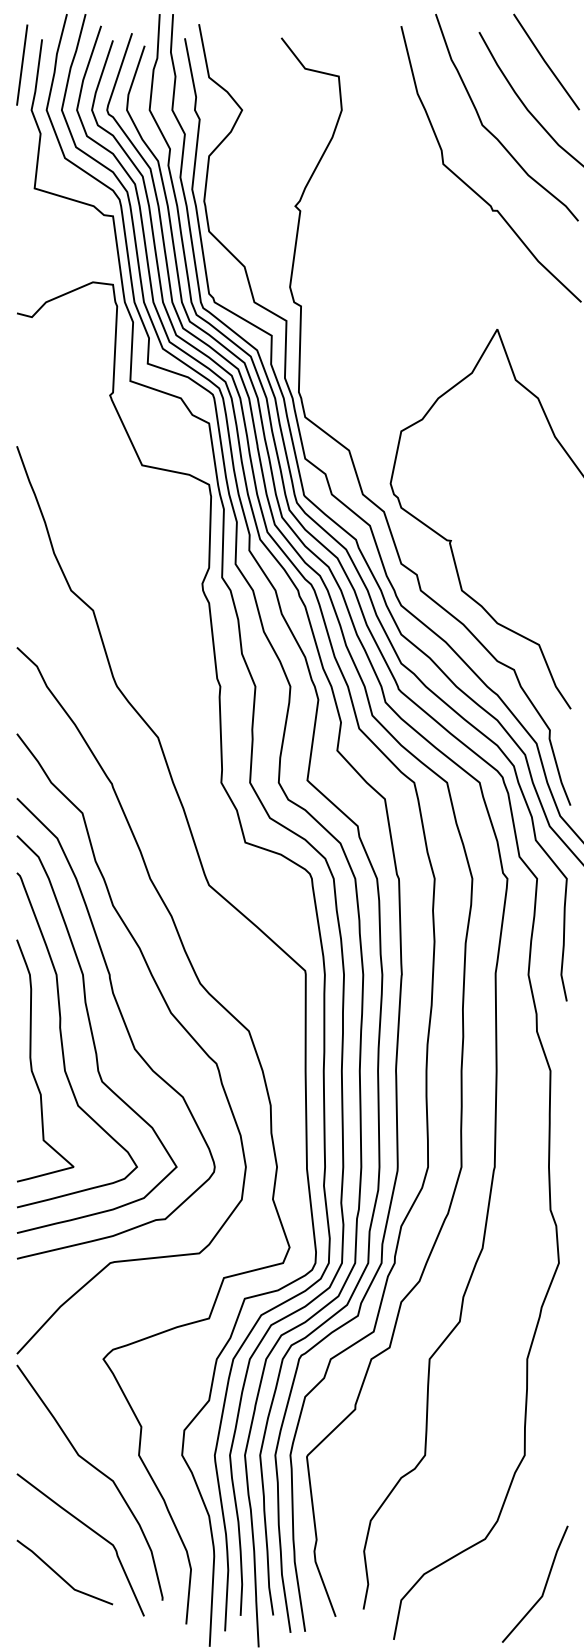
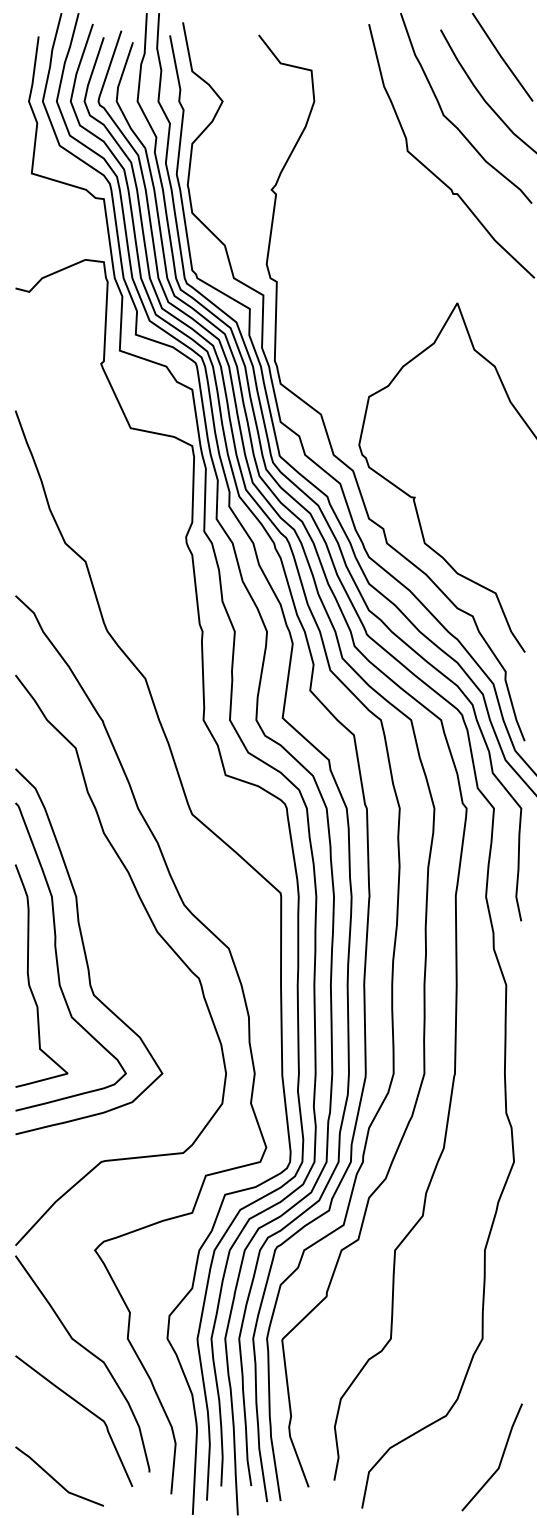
line: (21, 64) -> (19, 59), removed
curve: (124, 1025) -> (114, 943), removed
line: (60, 1575) -> (55, 1479), moved

